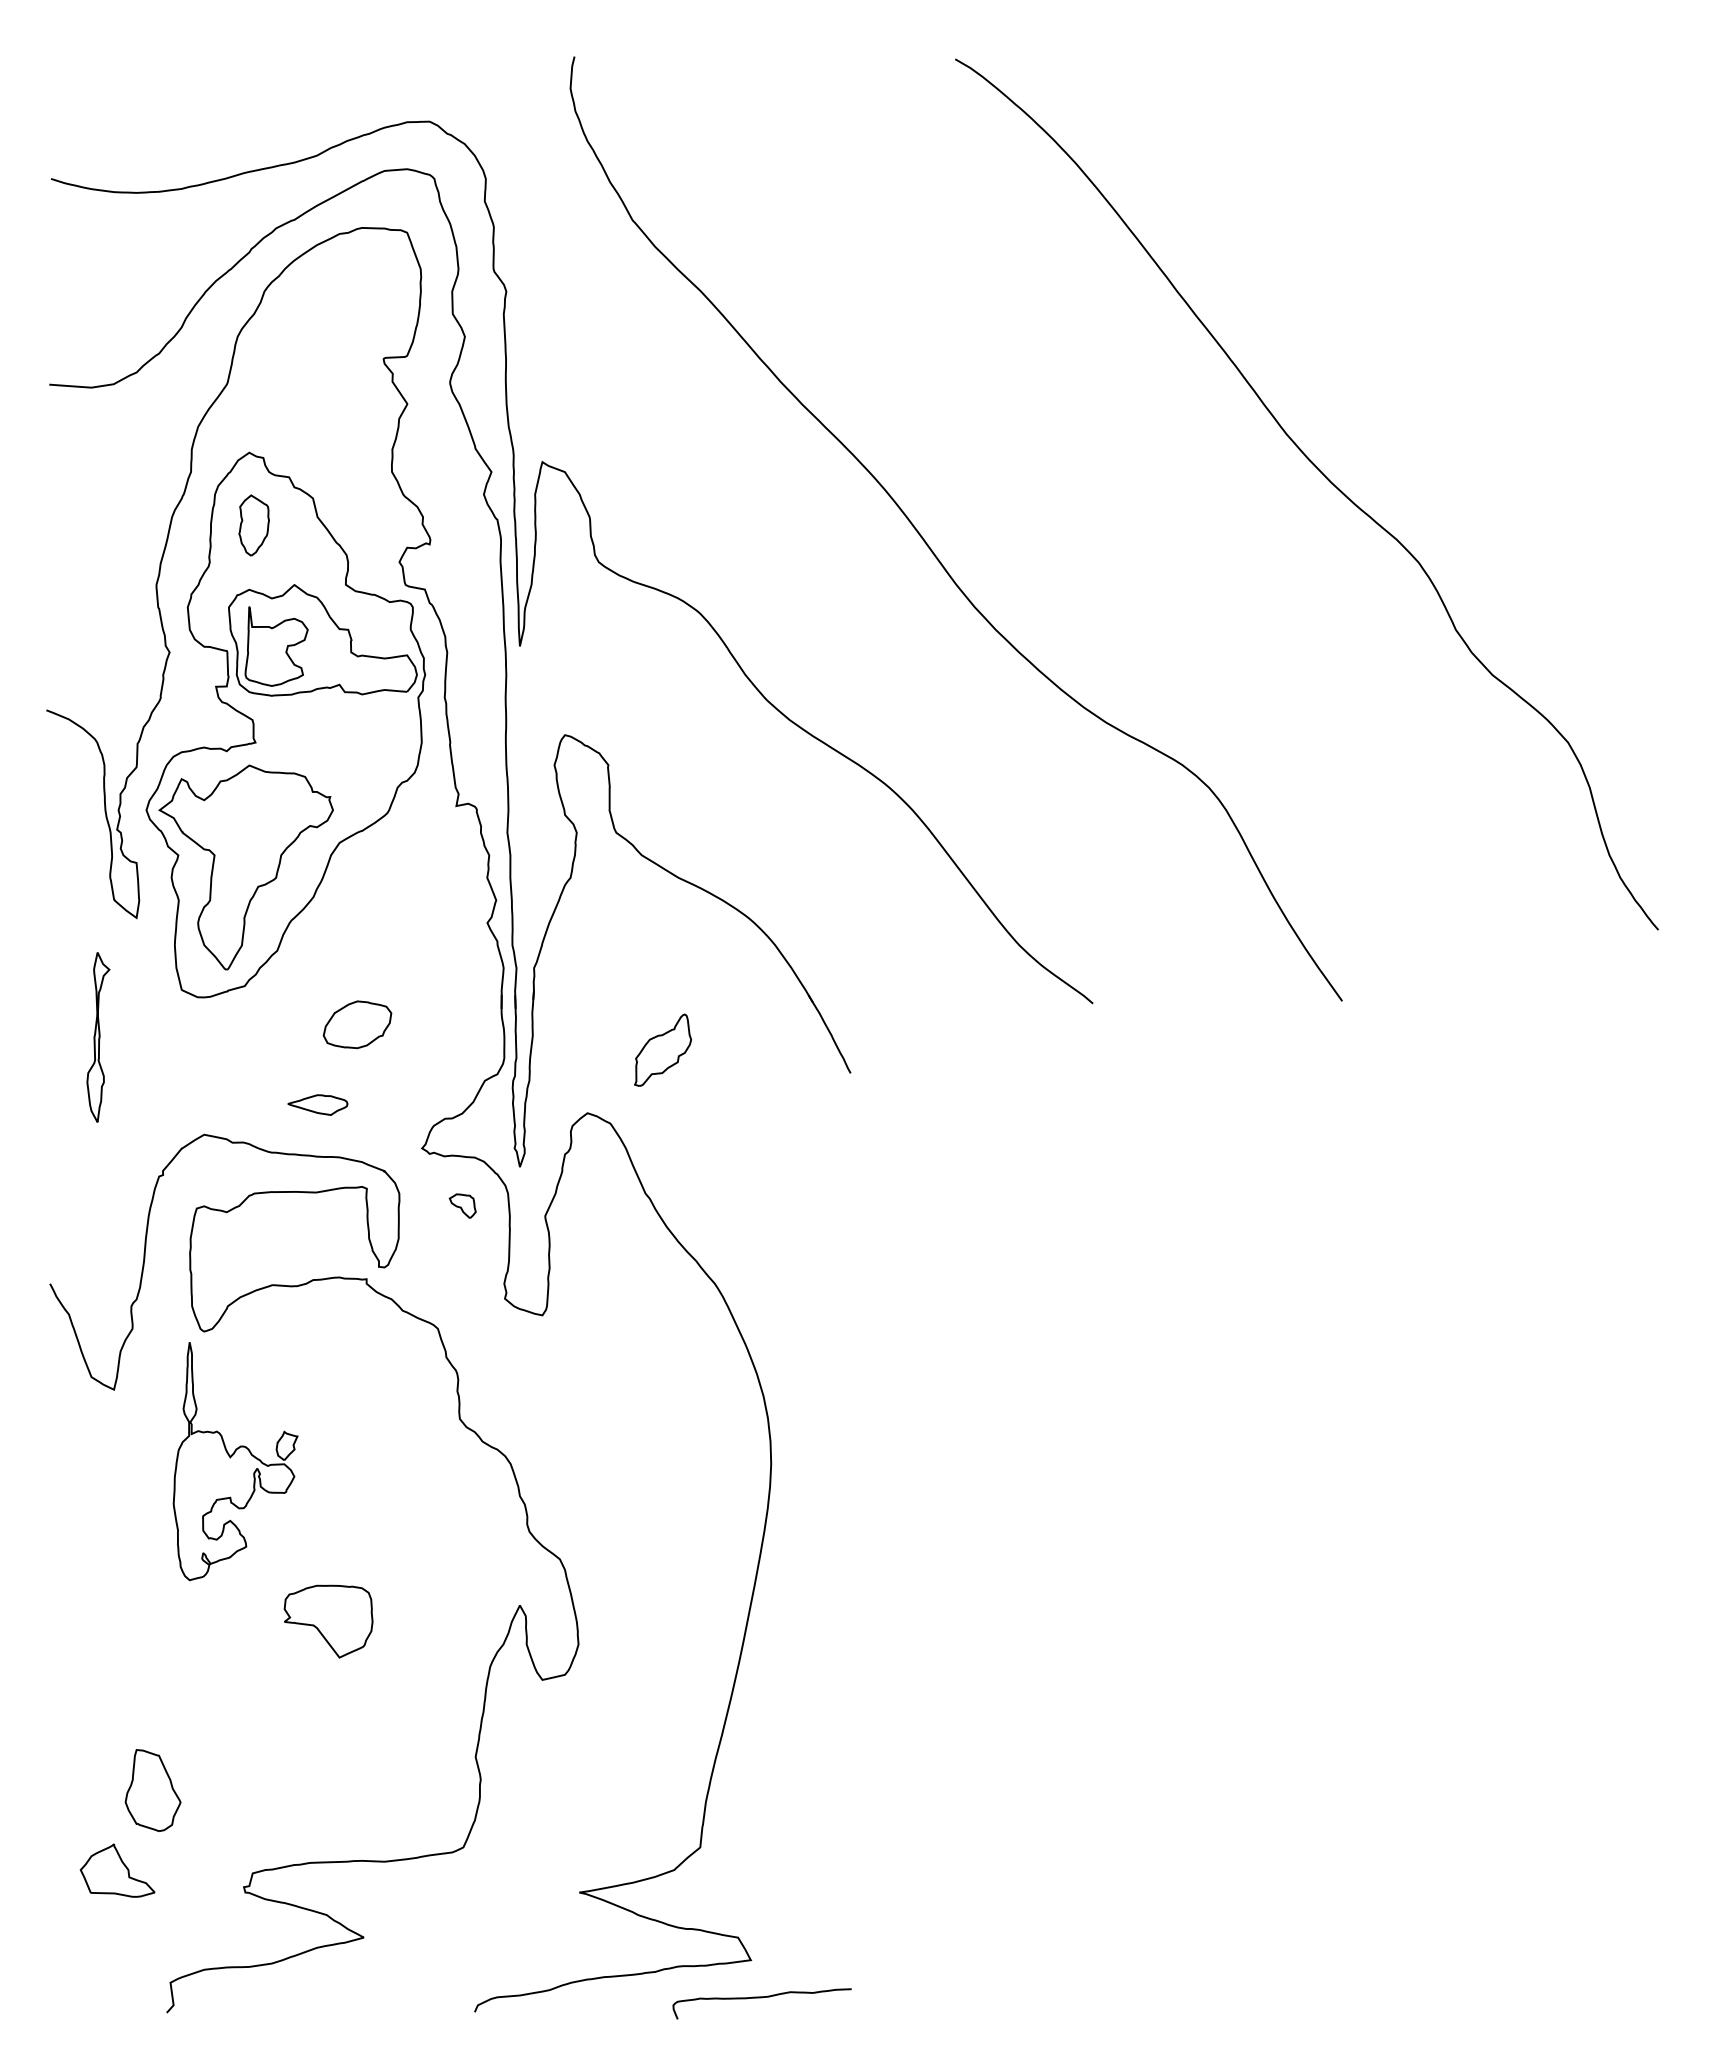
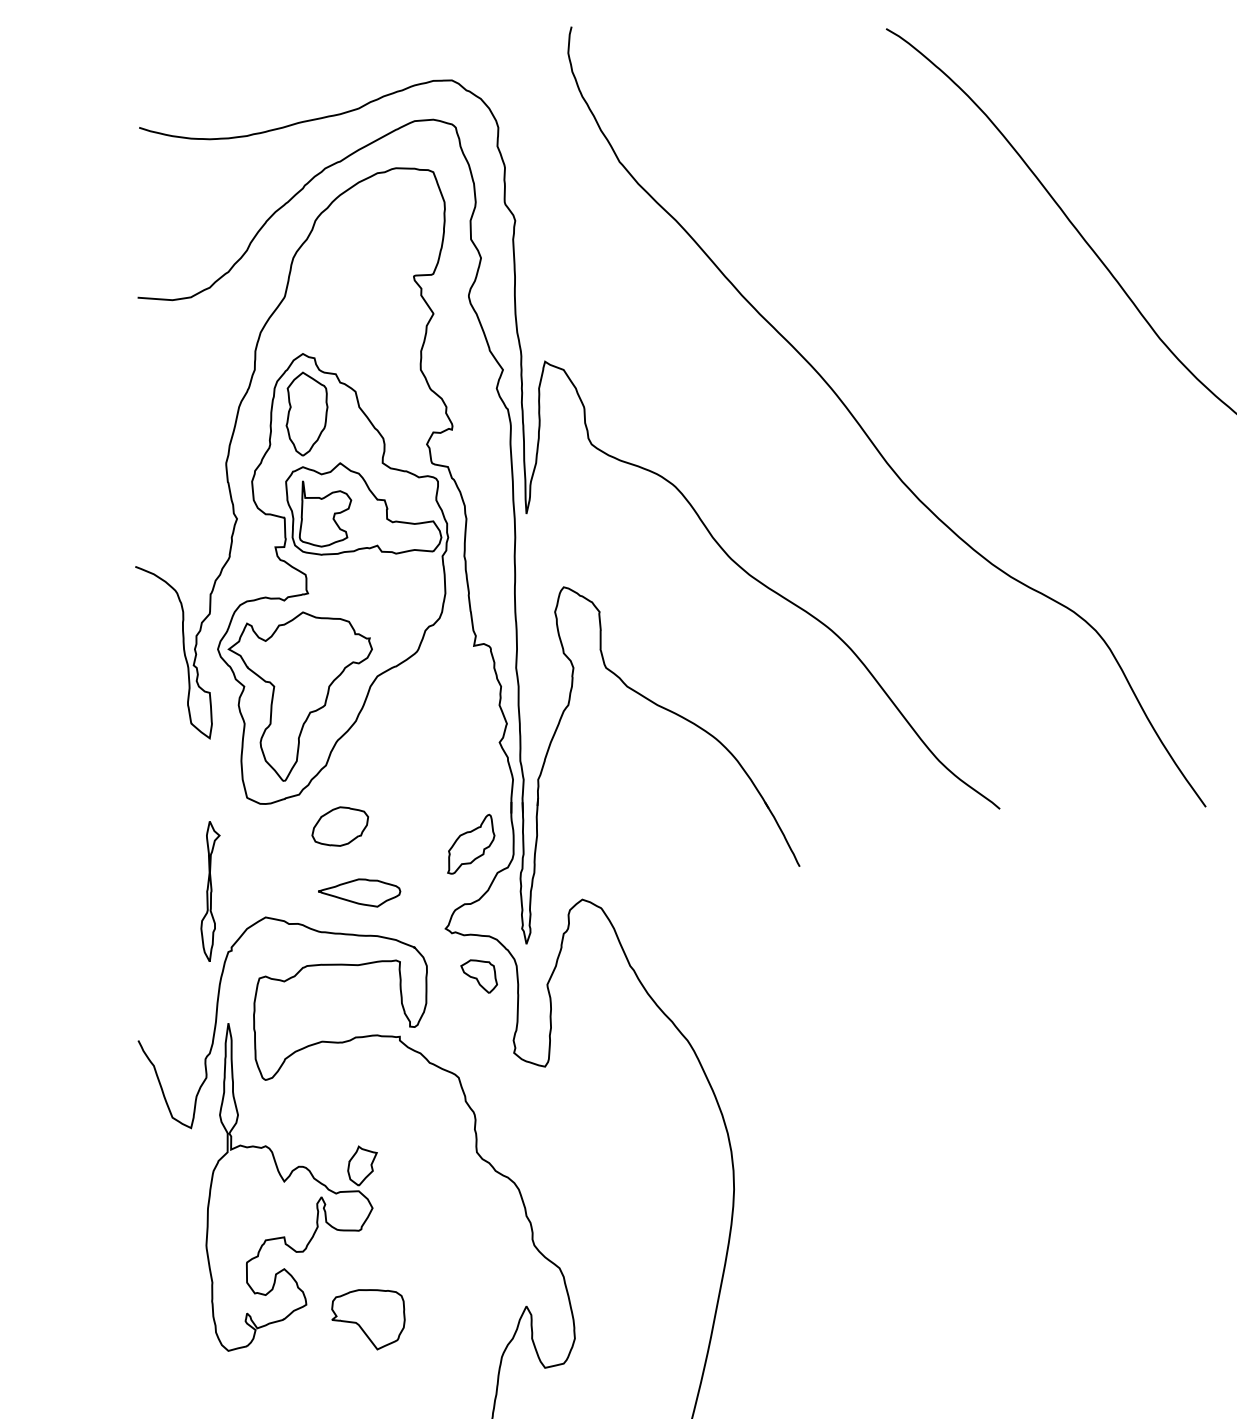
part: (253, 525) -> (306, 414), size x1.67
part: (357, 1024) -> (340, 826), moved
part: (98, 1037) -> (210, 891), moved
part: (663, 1049) -> (471, 843), moved
part: (317, 1104) -> (359, 892), size x1.67
part: (462, 1205) -> (479, 975), size x1.67
part: (235, 1461) -> (291, 1187), size x1.67

